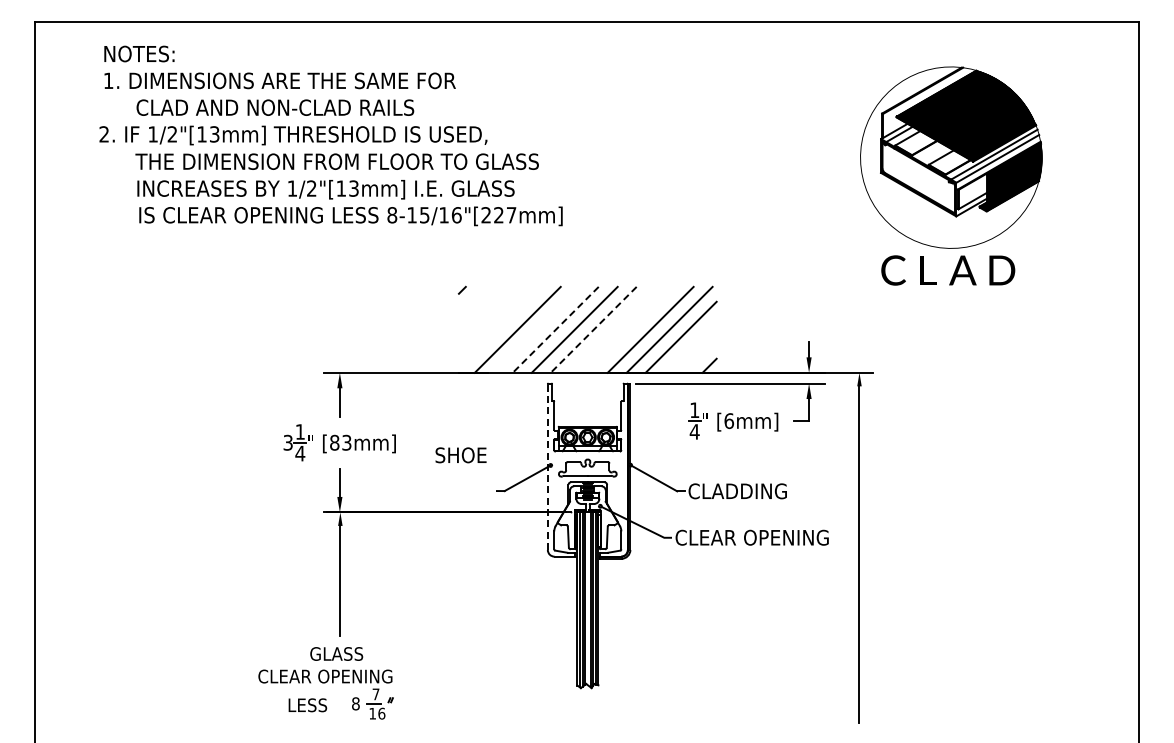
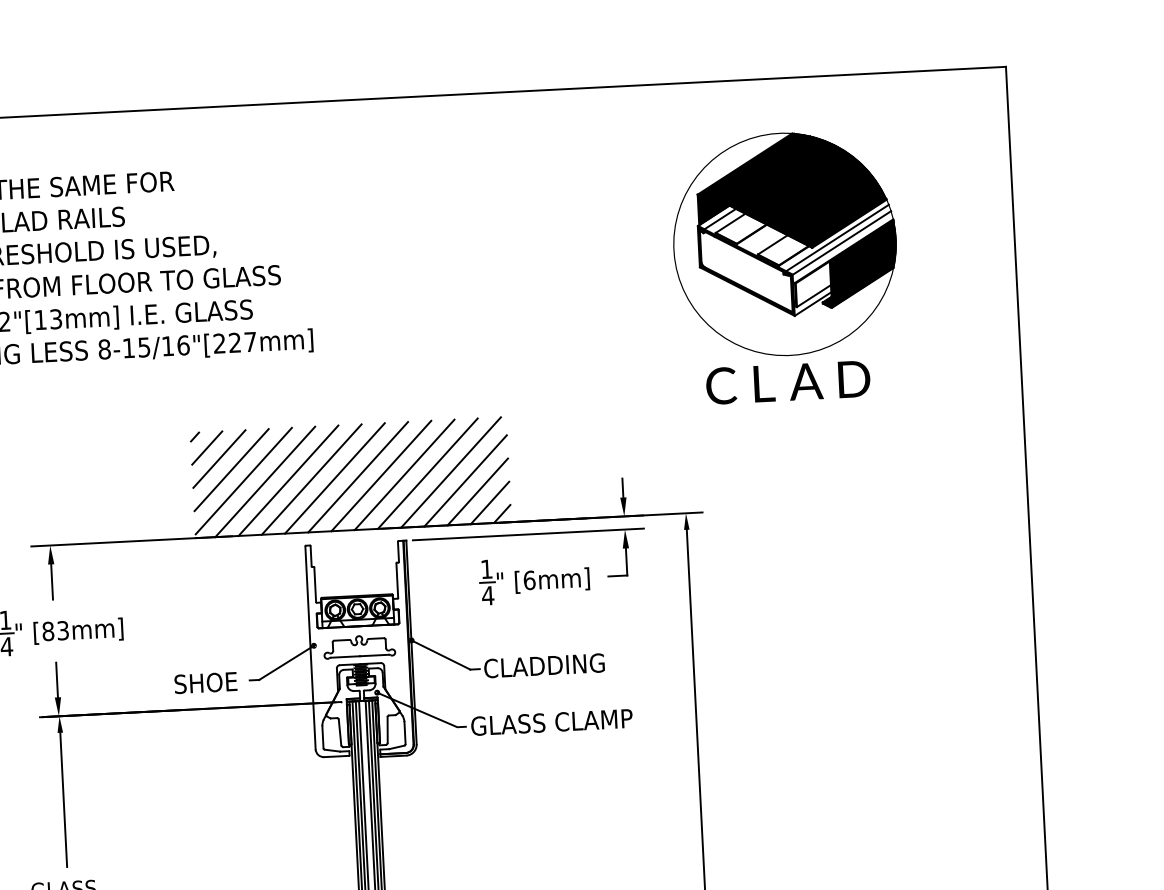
hatch: (929, 102) -> (754, 178), added
line: (471, 299) -> (206, 447), added
line: (480, 308) -> (218, 458), added
line: (490, 318) -> (231, 469), added
line: (499, 327) -> (242, 480), added
line: (536, 329) -> (288, 480), added
line: (555, 329) -> (311, 479), dashed -> solid
line: (593, 329) -> (357, 476), dashed -> solid
line: (612, 329) -> (381, 475), added
line: (631, 329) -> (404, 474), added
line: (690, 346) -> (477, 491), added
line: (699, 355) -> (489, 502), added
text: (460, 455) -> (205, 683), moved
line: (547, 467) -> (310, 648), dashed -> solid
text: (755, 537) -> (568, 721), CLEAR OPENING -> GLASS CLAMP

